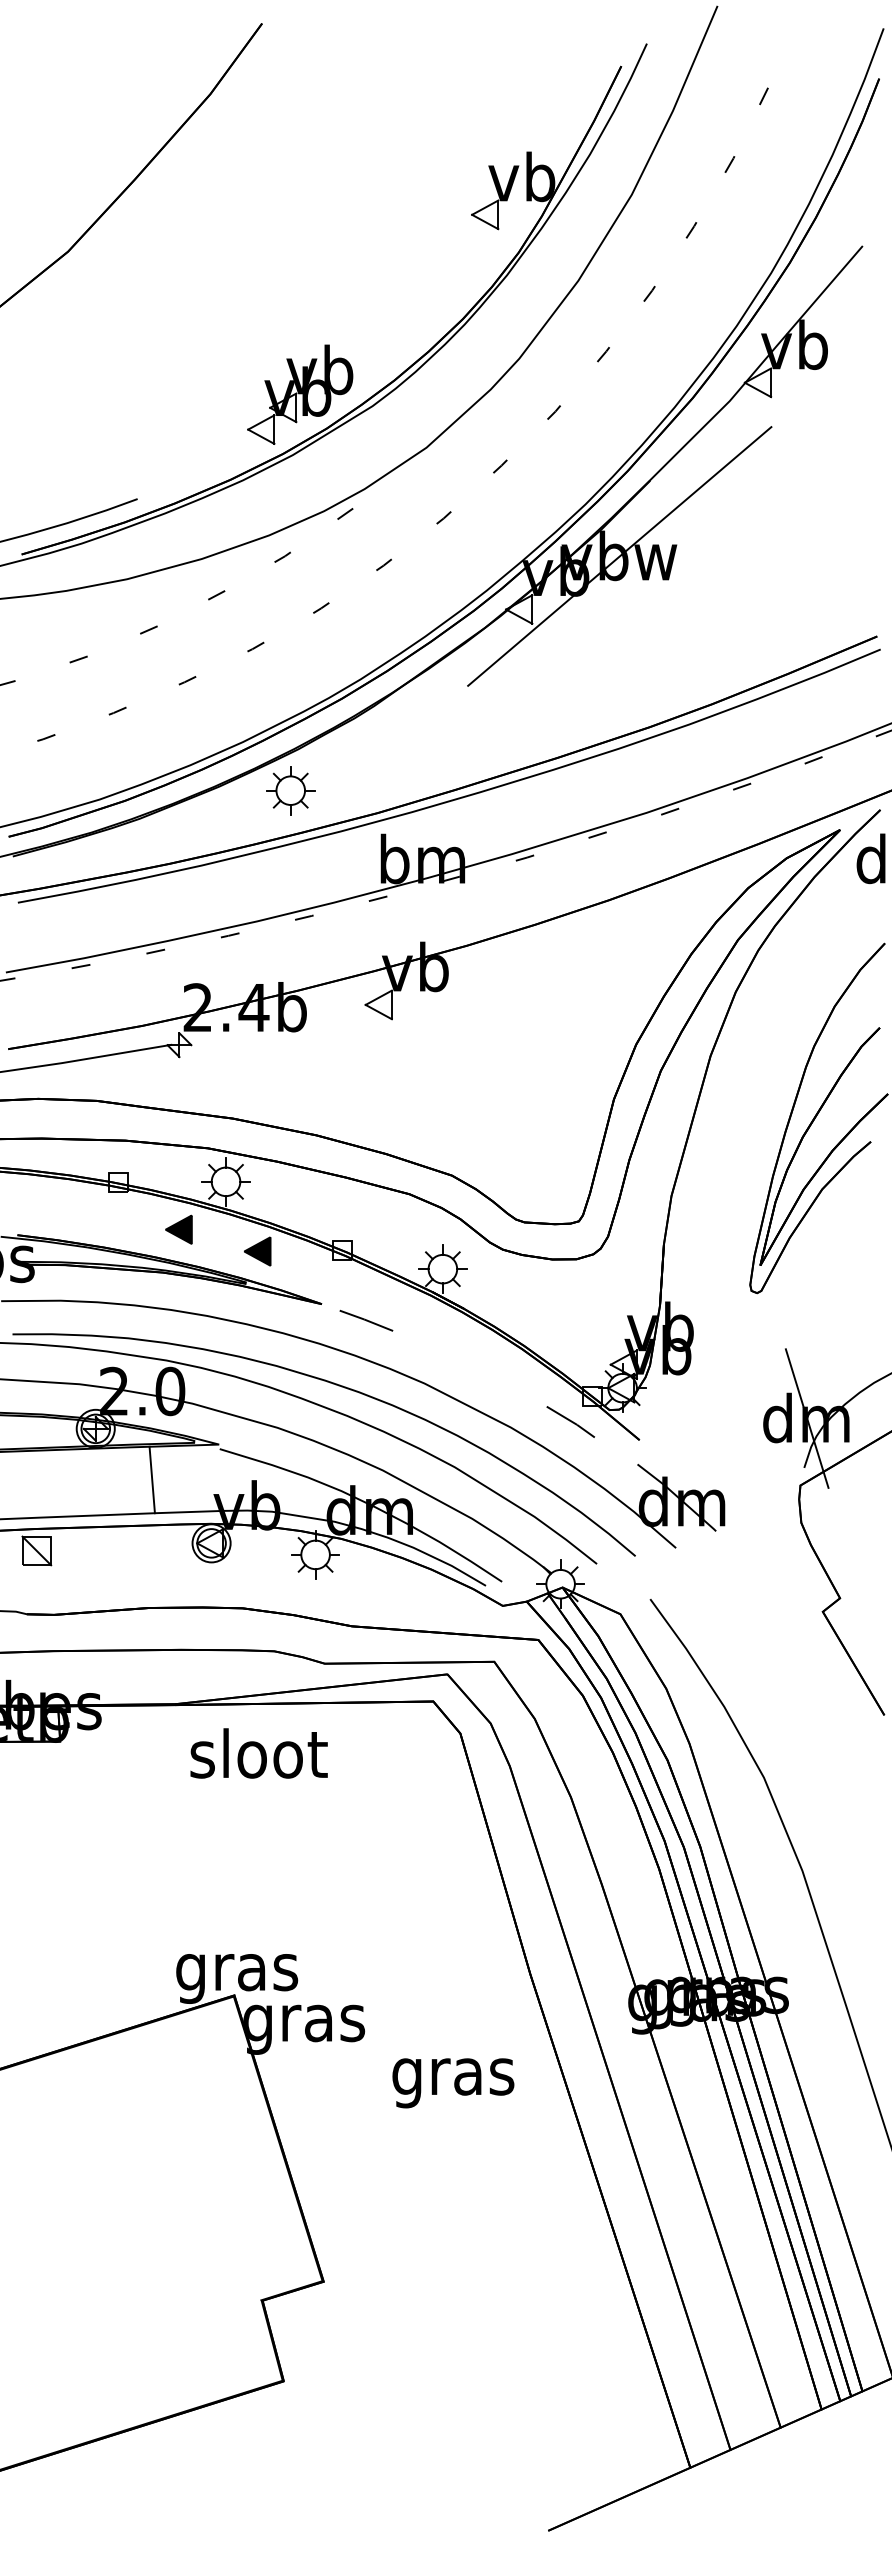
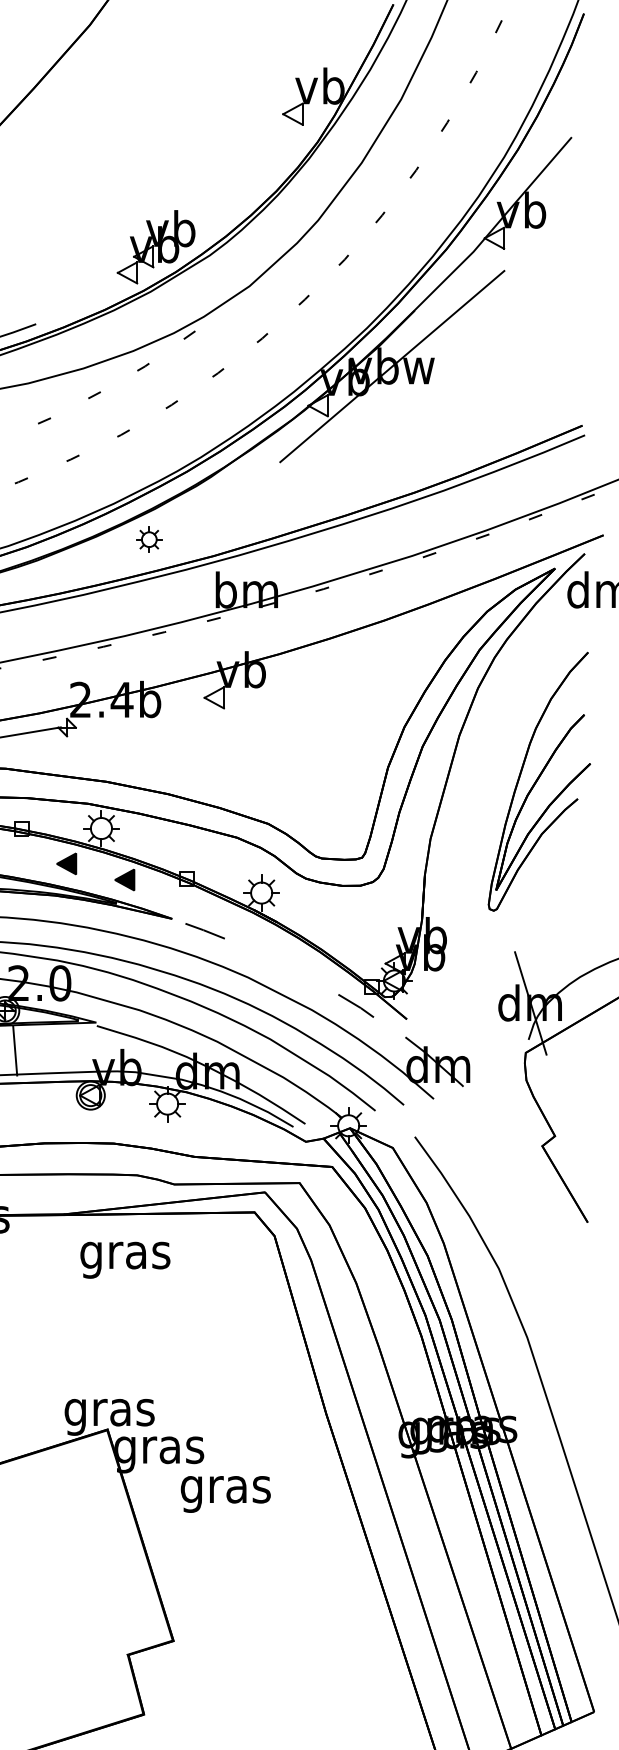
part: (290, 790) -> (149, 539), size x0.7
line: (151, 1479) -> (14, 1050), moved
text: (258, 1759) -> (125, 1255), sloot -> gras
text: (453, 2083) -> (225, 1494), moved

